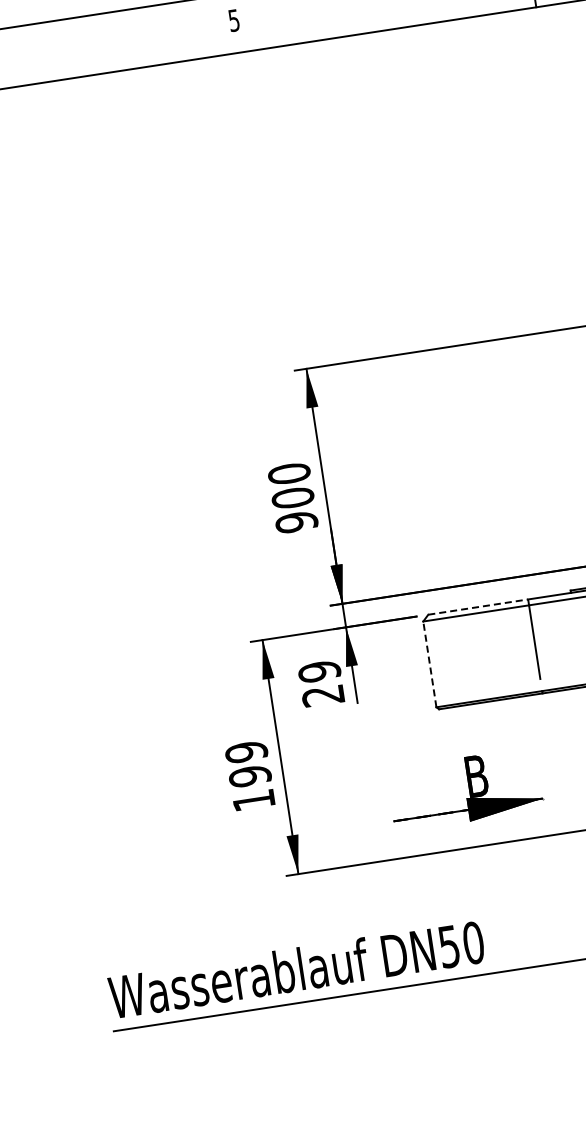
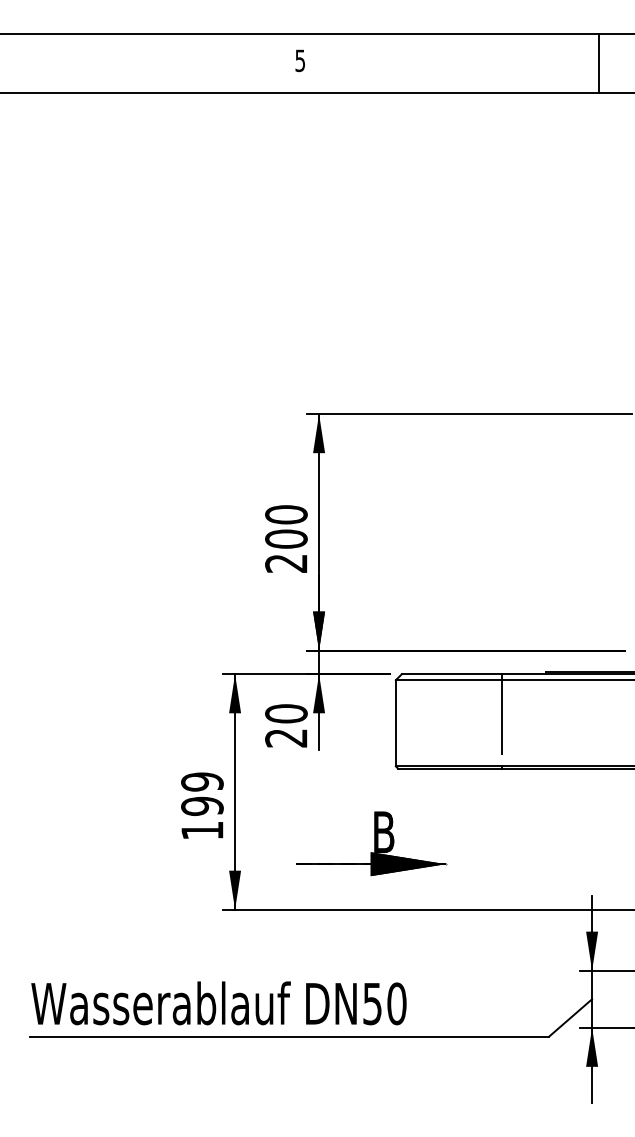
text: (296, 522) -> (286, 563), 900 -> 200
line: (478, 607) -> (452, 674), dashed -> solid
line: (429, 663) -> (395, 722), dashed -> solid
text: (319, 671) -> (286, 713), 29 -> 20
part: (465, 789) -> (371, 843), moved

